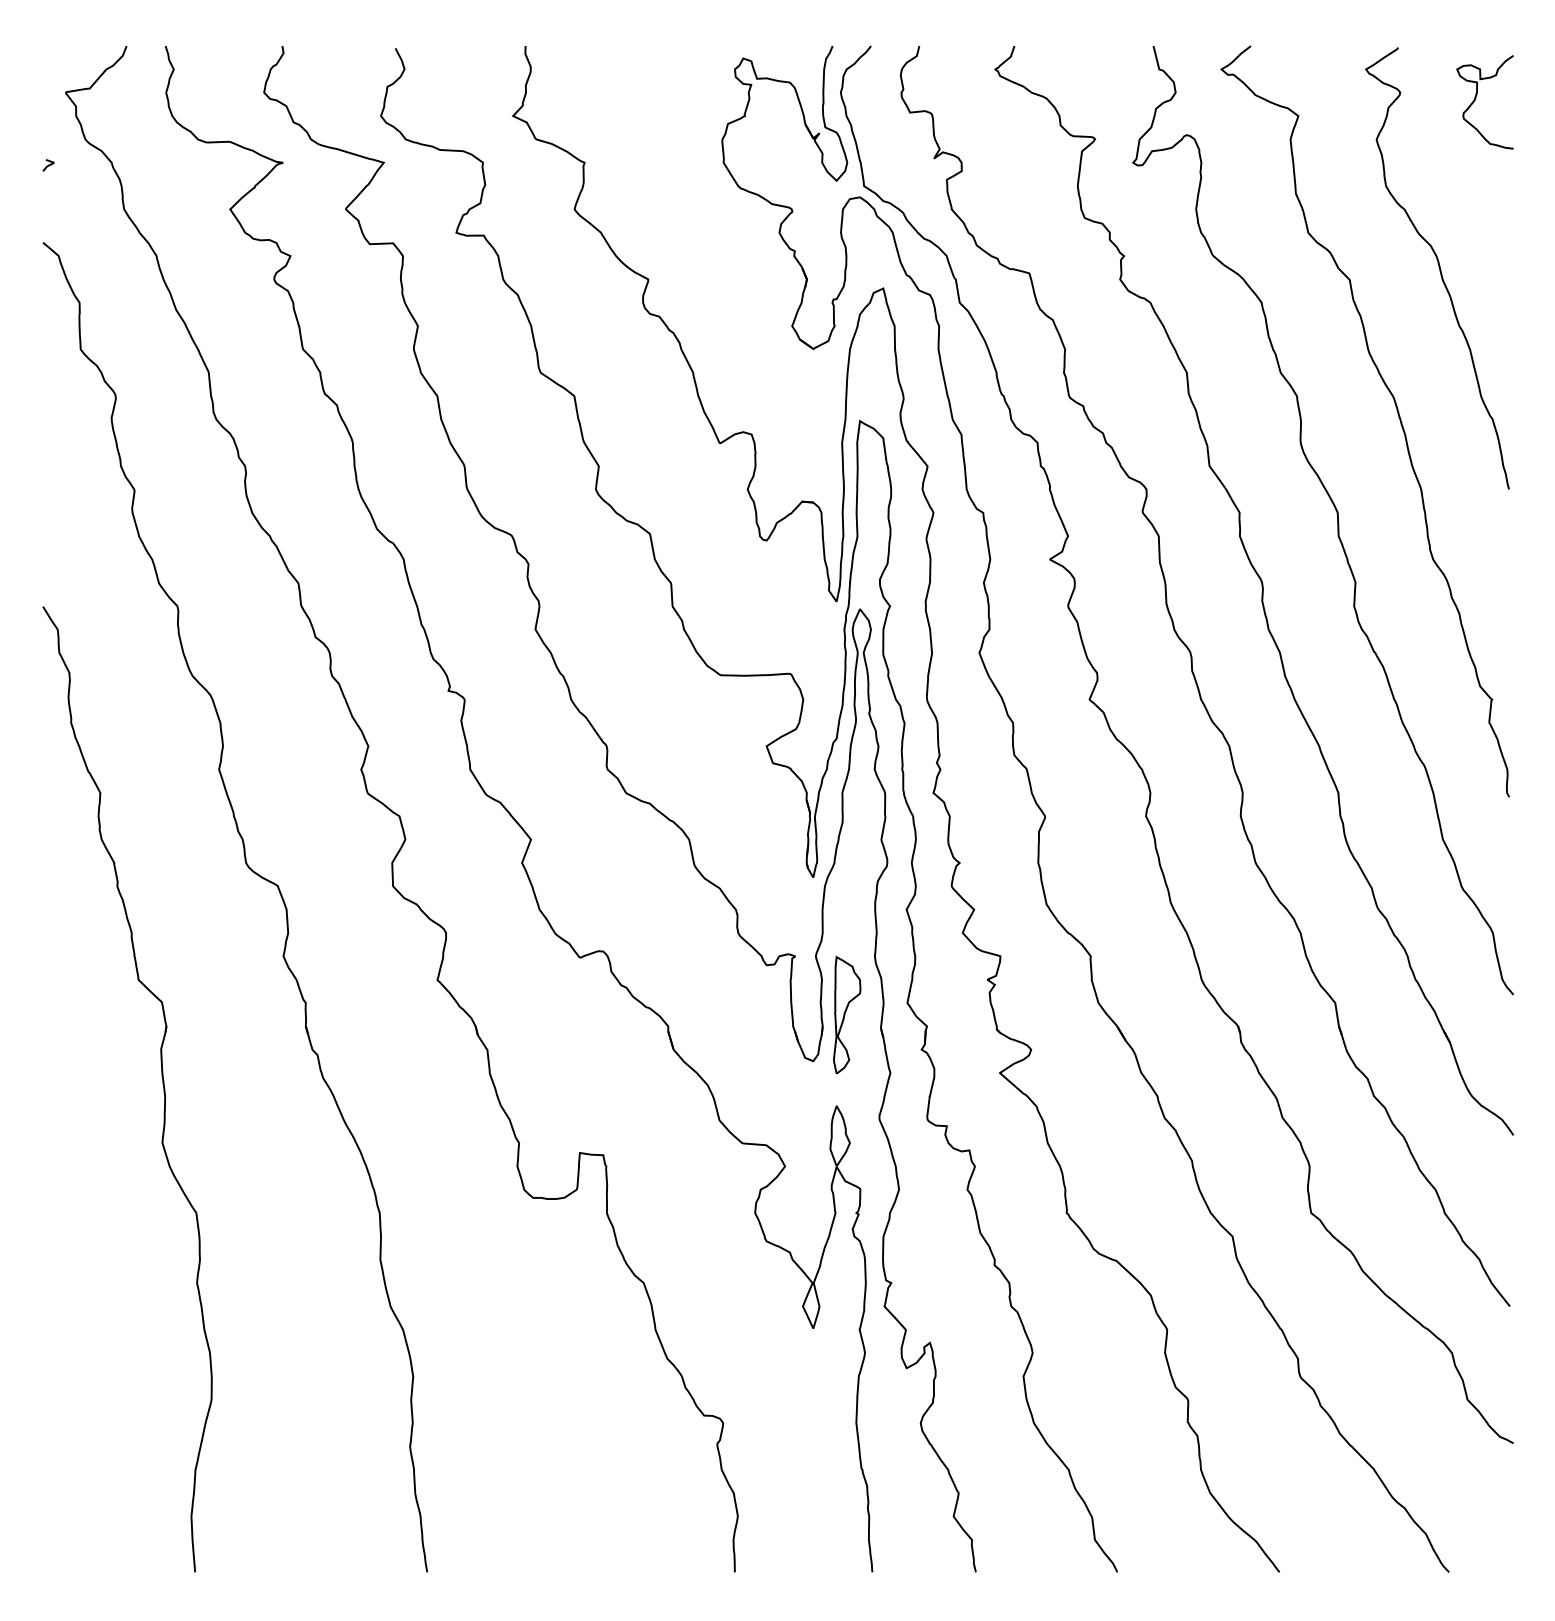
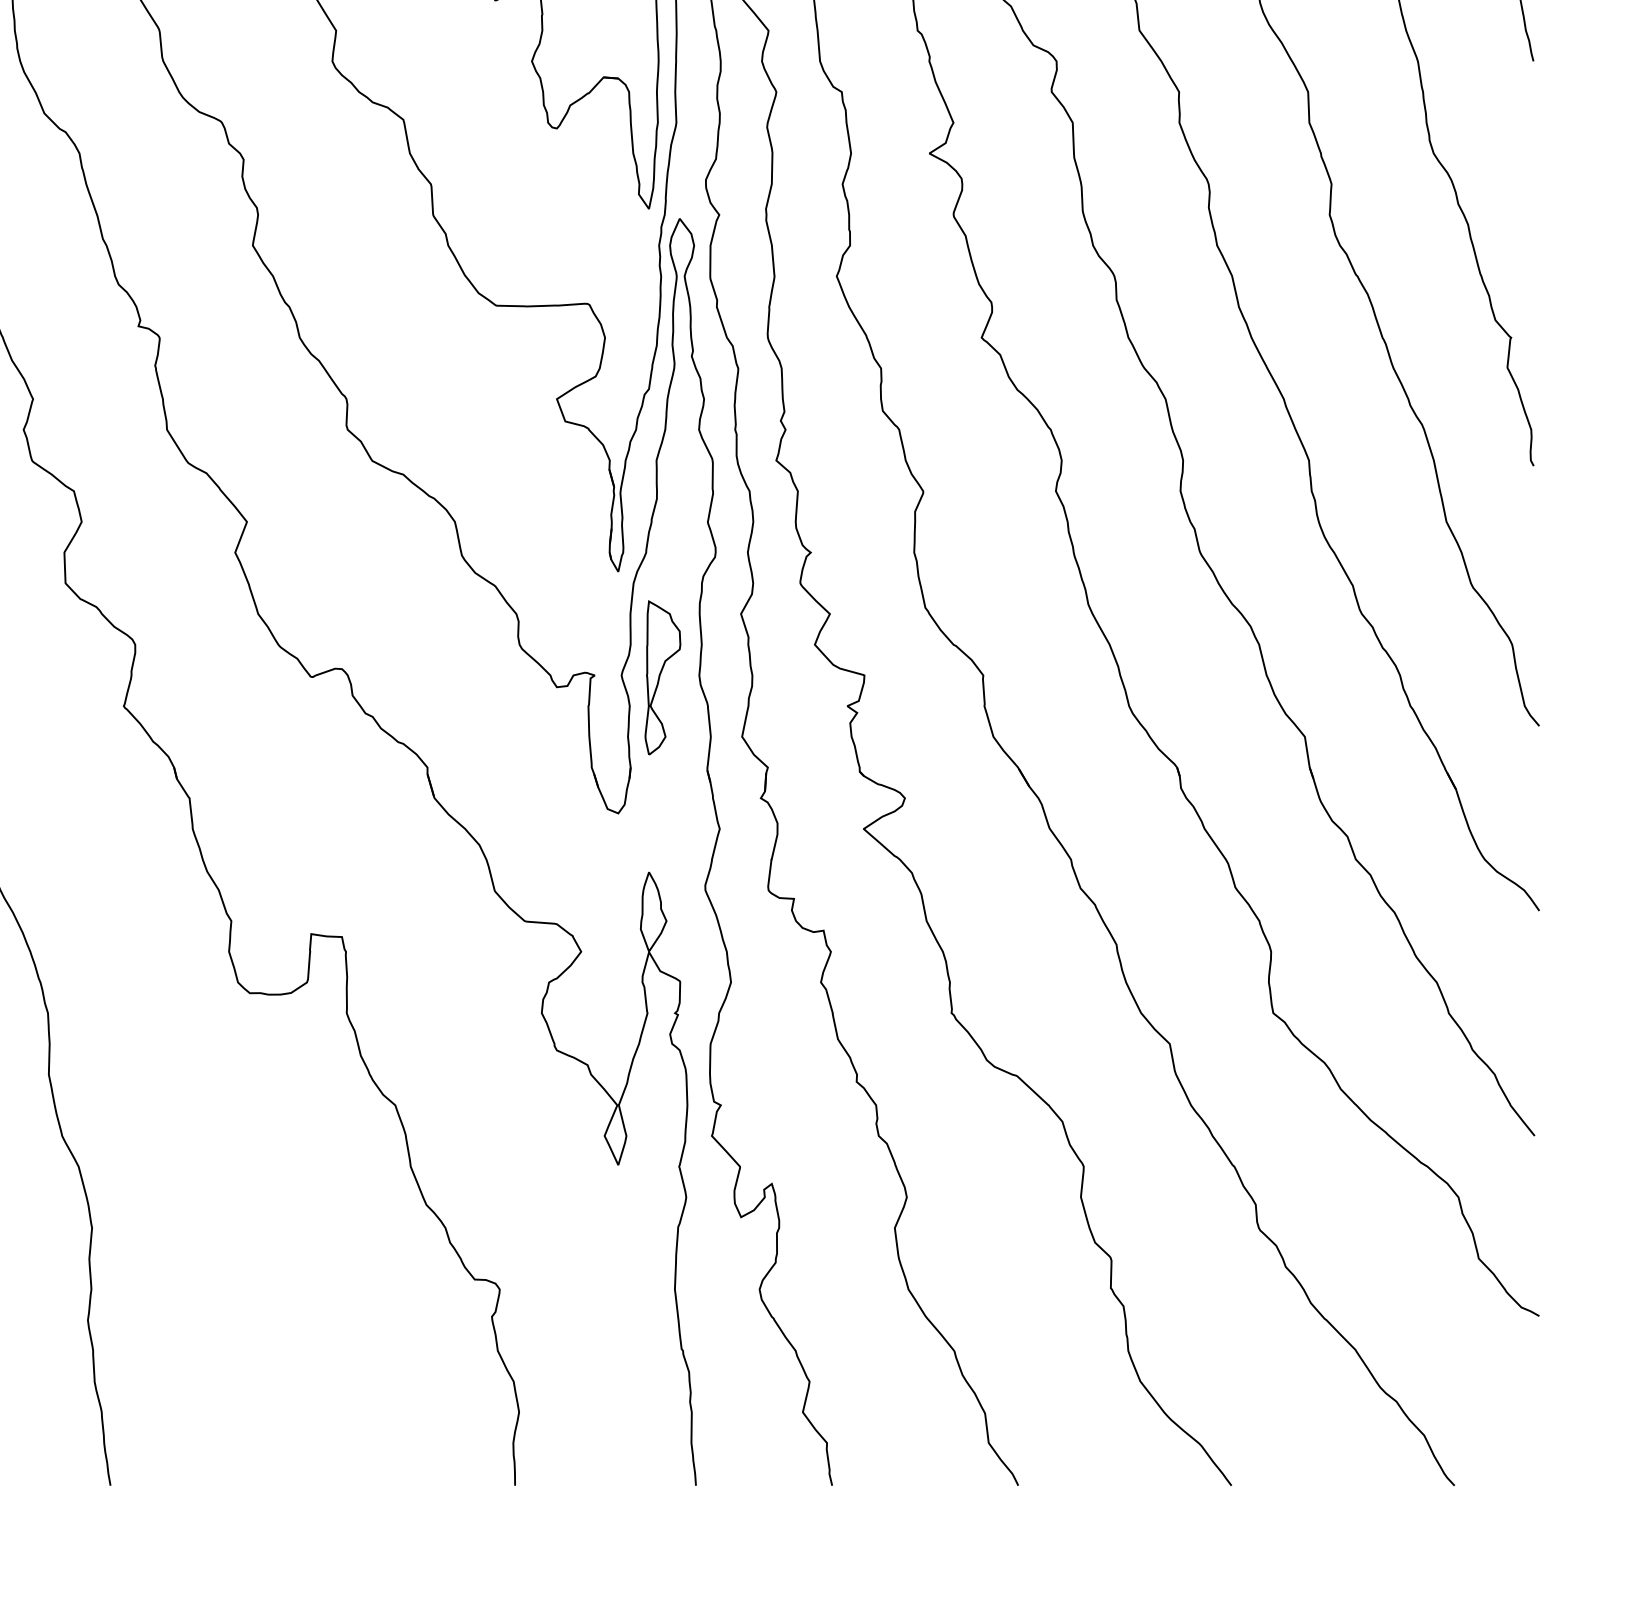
part: (847, 1014) -> (663, 676), moved

